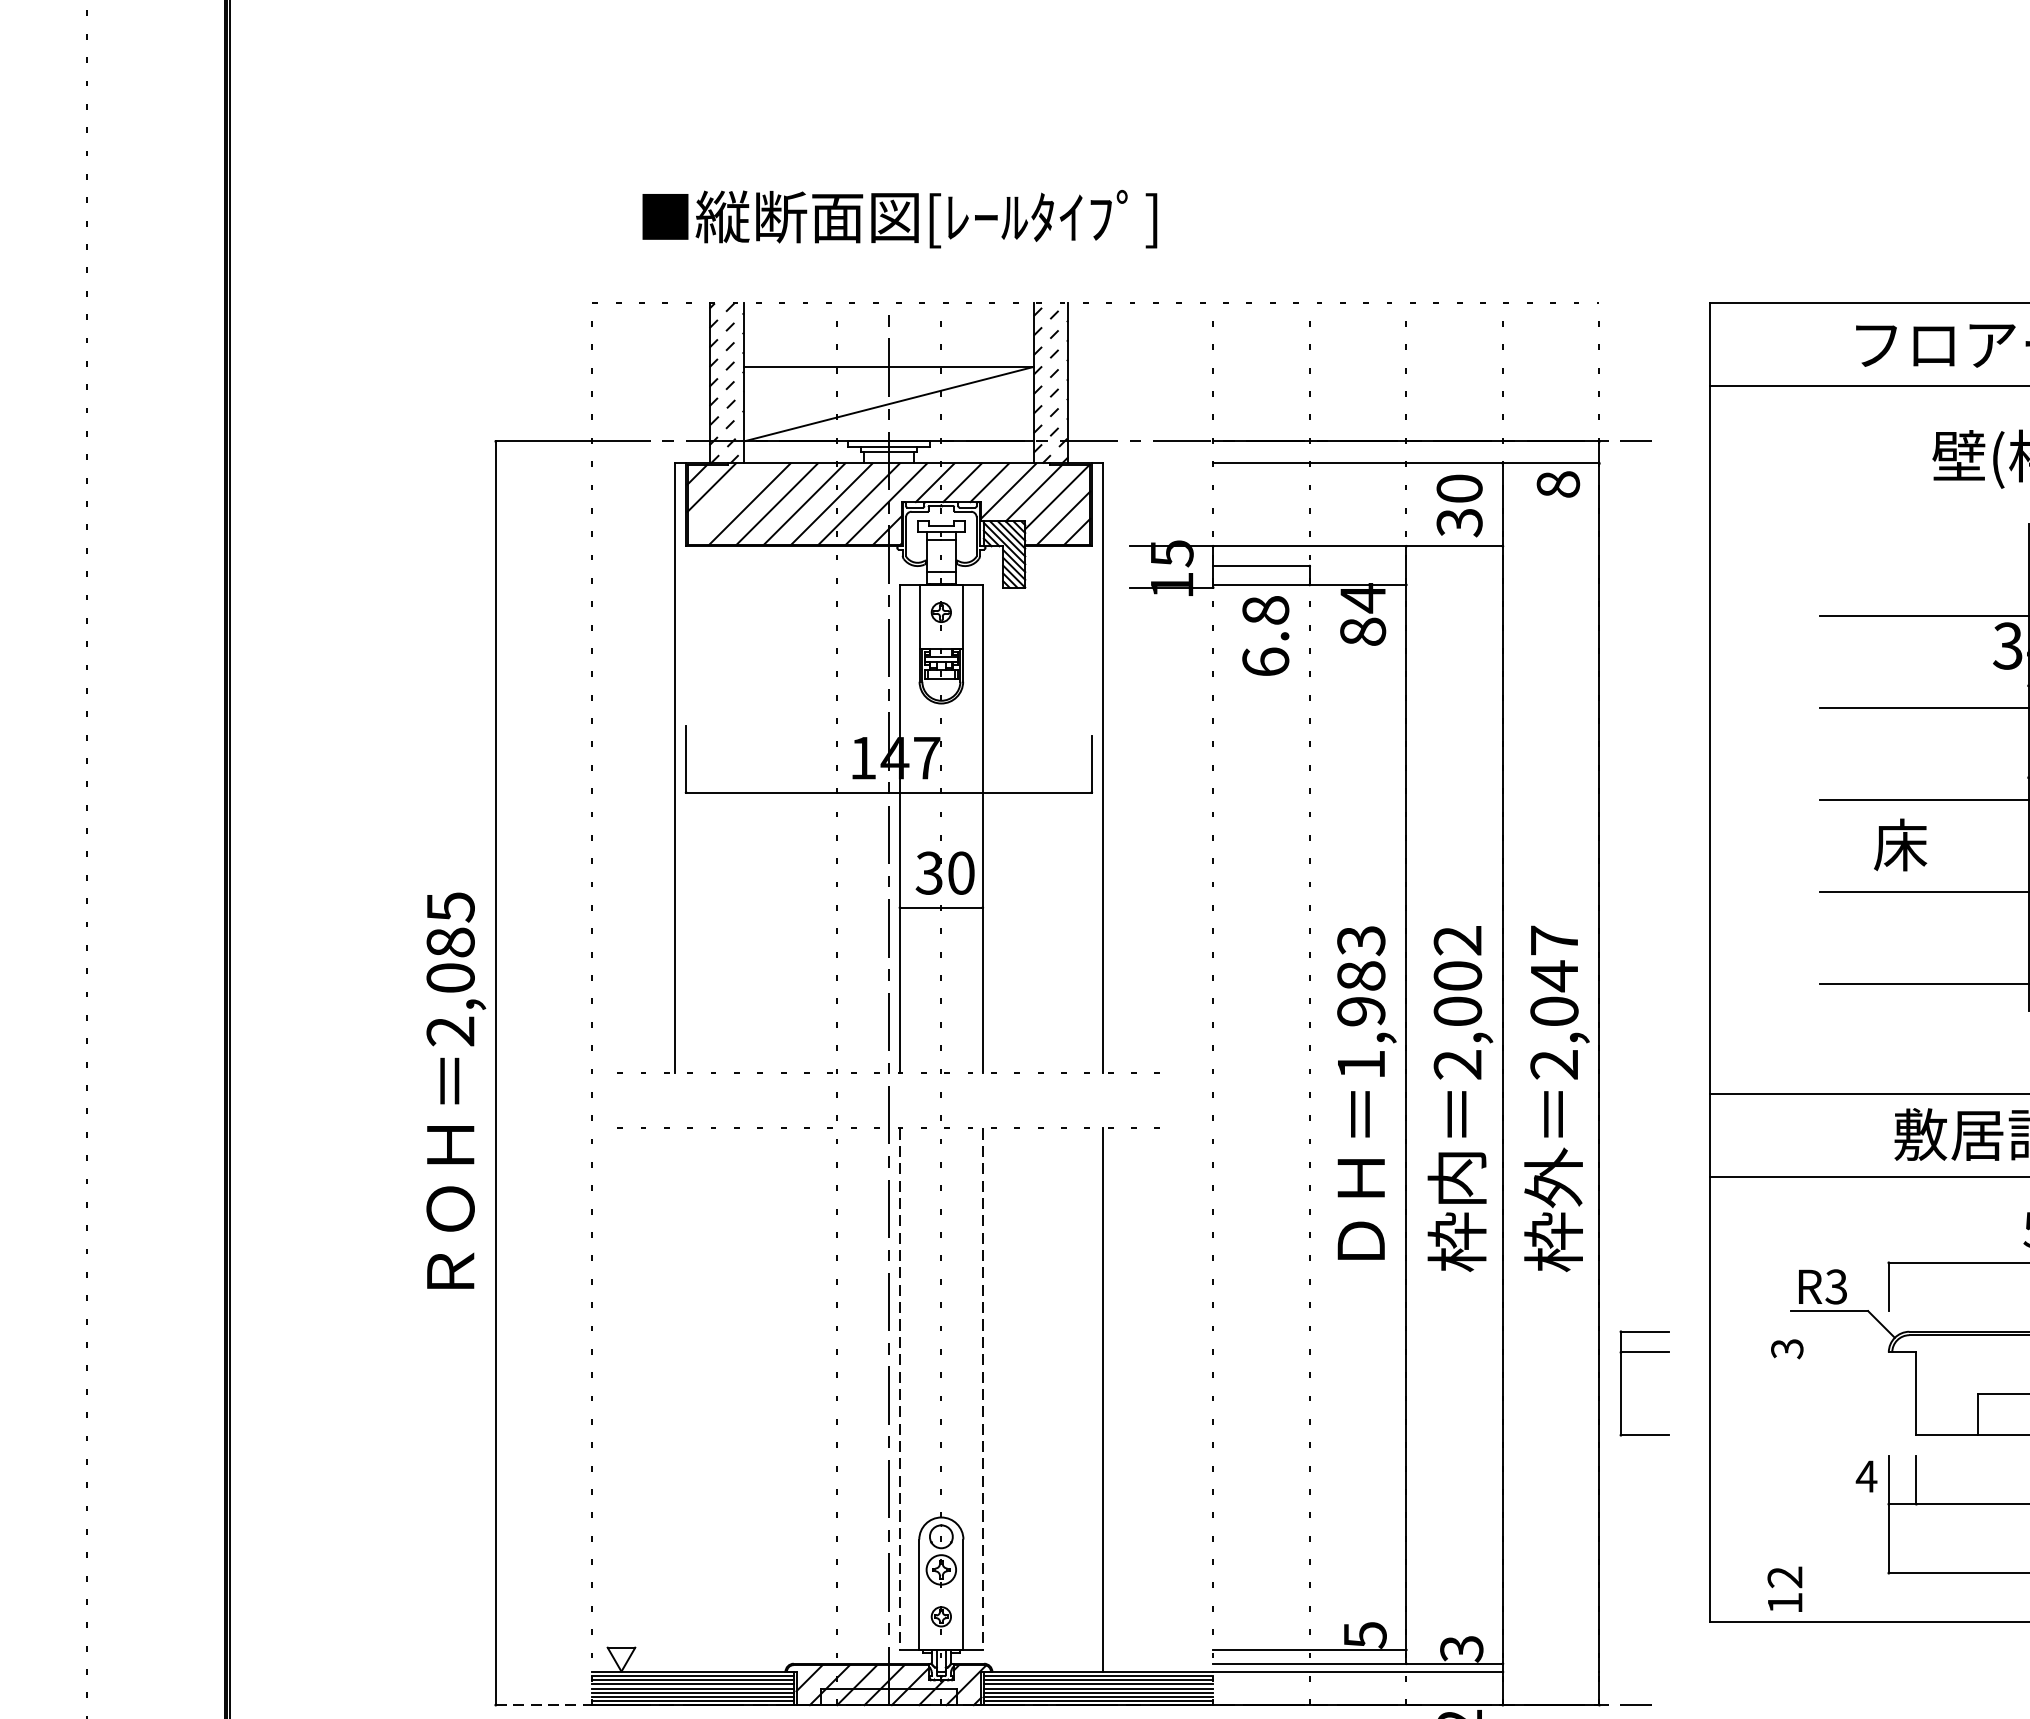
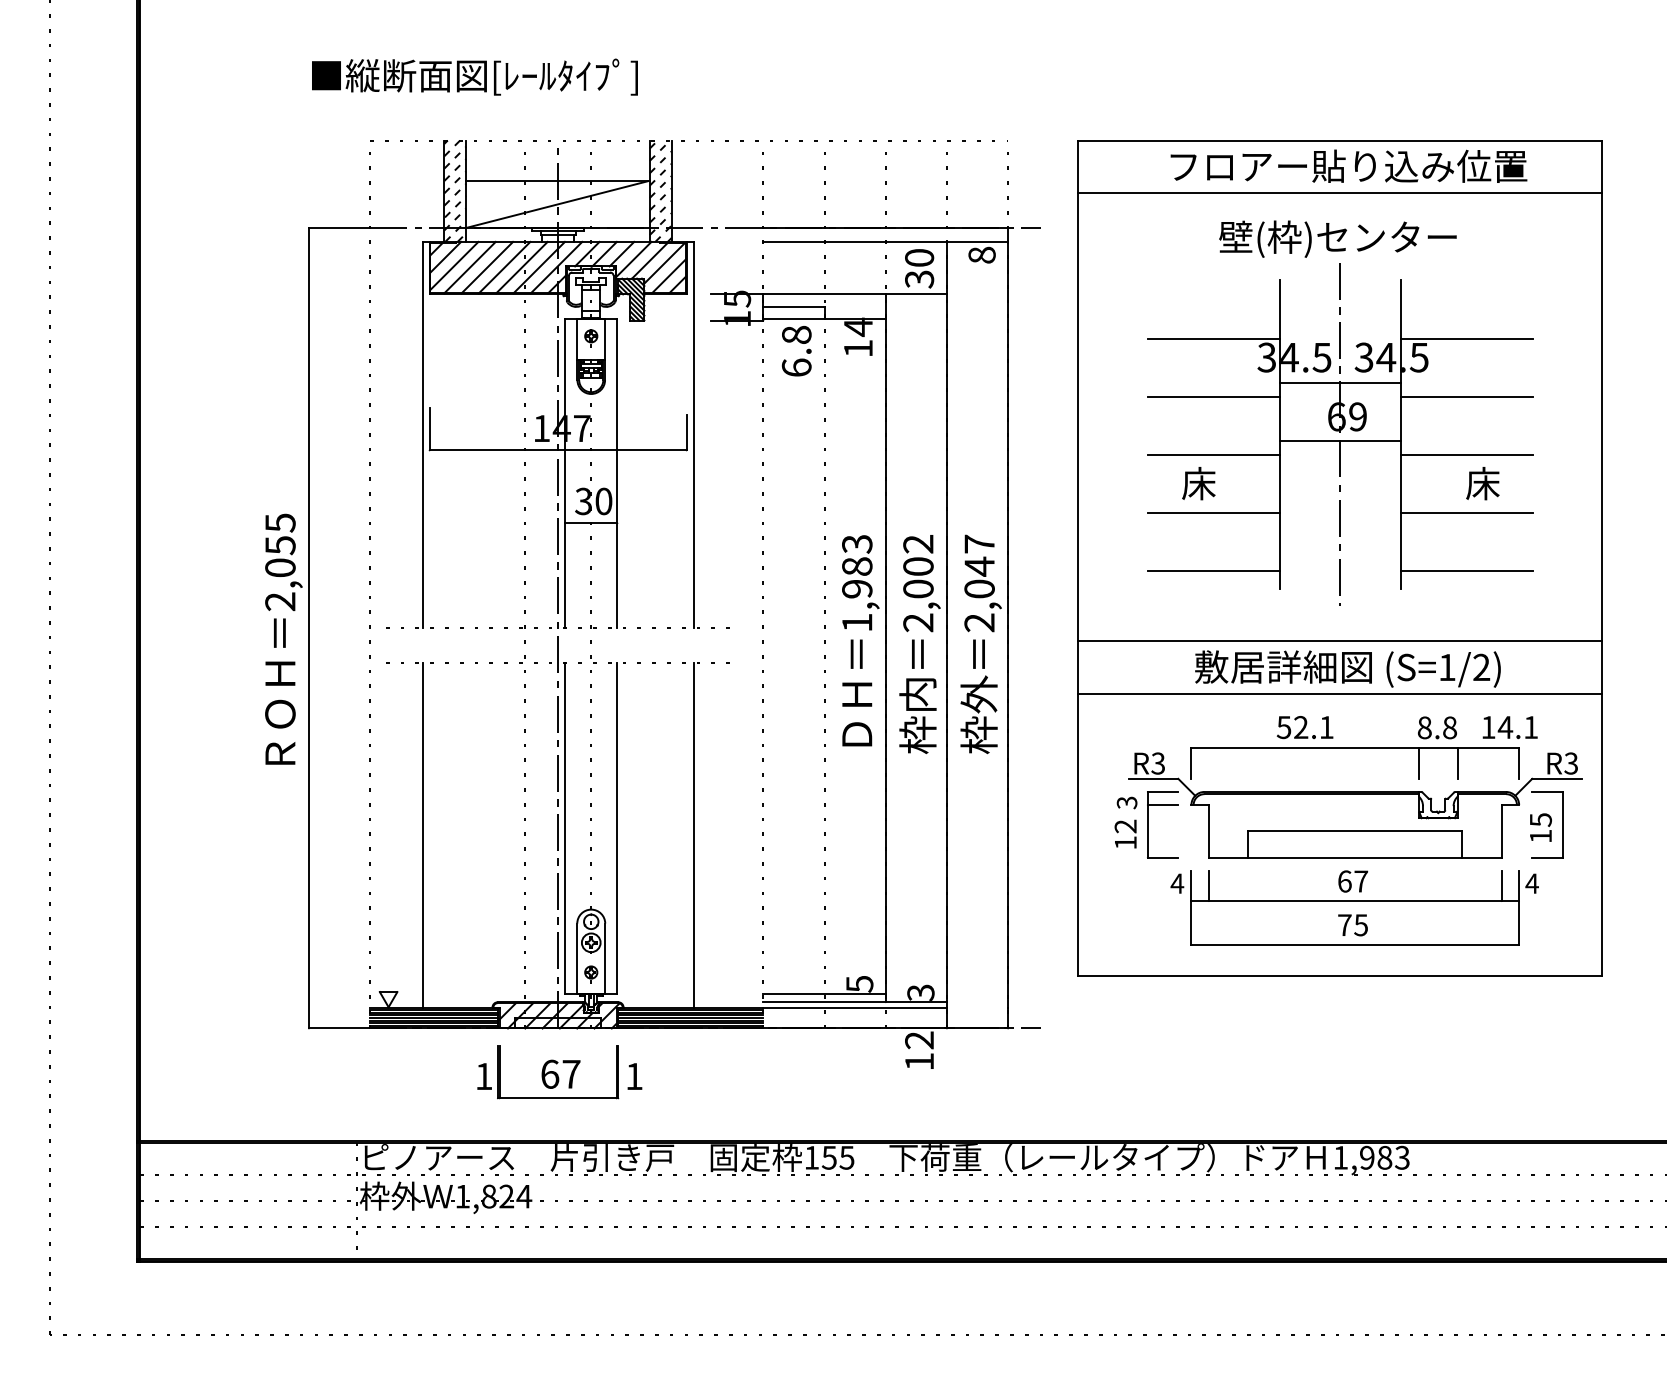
text: (899, 218) -> (474, 76), moved
line: (725, 500) -> (454, 265), added
text: (1361, 631) -> (857, 348), 84 -> 14
text: (450, 942) -> (280, 545), 2,085 -> 2,055
part: (1622, 1383) -> (1148, 824), moved
line: (900, 1389) -> (565, 828), dashed -> solid
line: (982, 1389) -> (617, 828), dashed -> solid
line: (674, 1400) -> (422, 835), added
text: (1784, 1588) -> (1125, 833), moved
line: (543, 1705) -> (339, 1028), dashed -> solid

